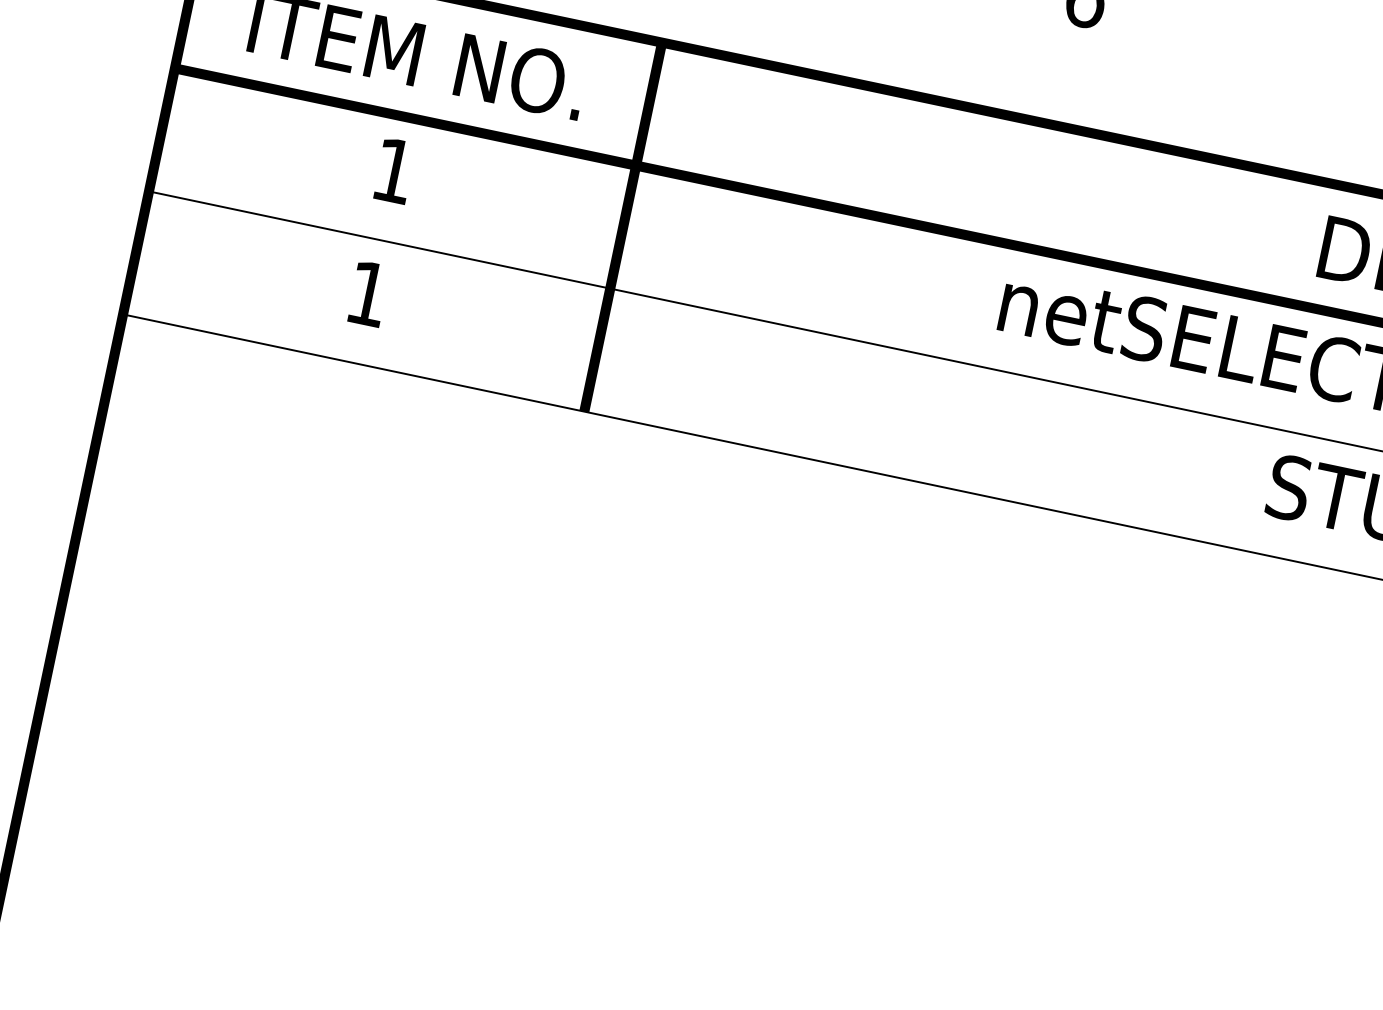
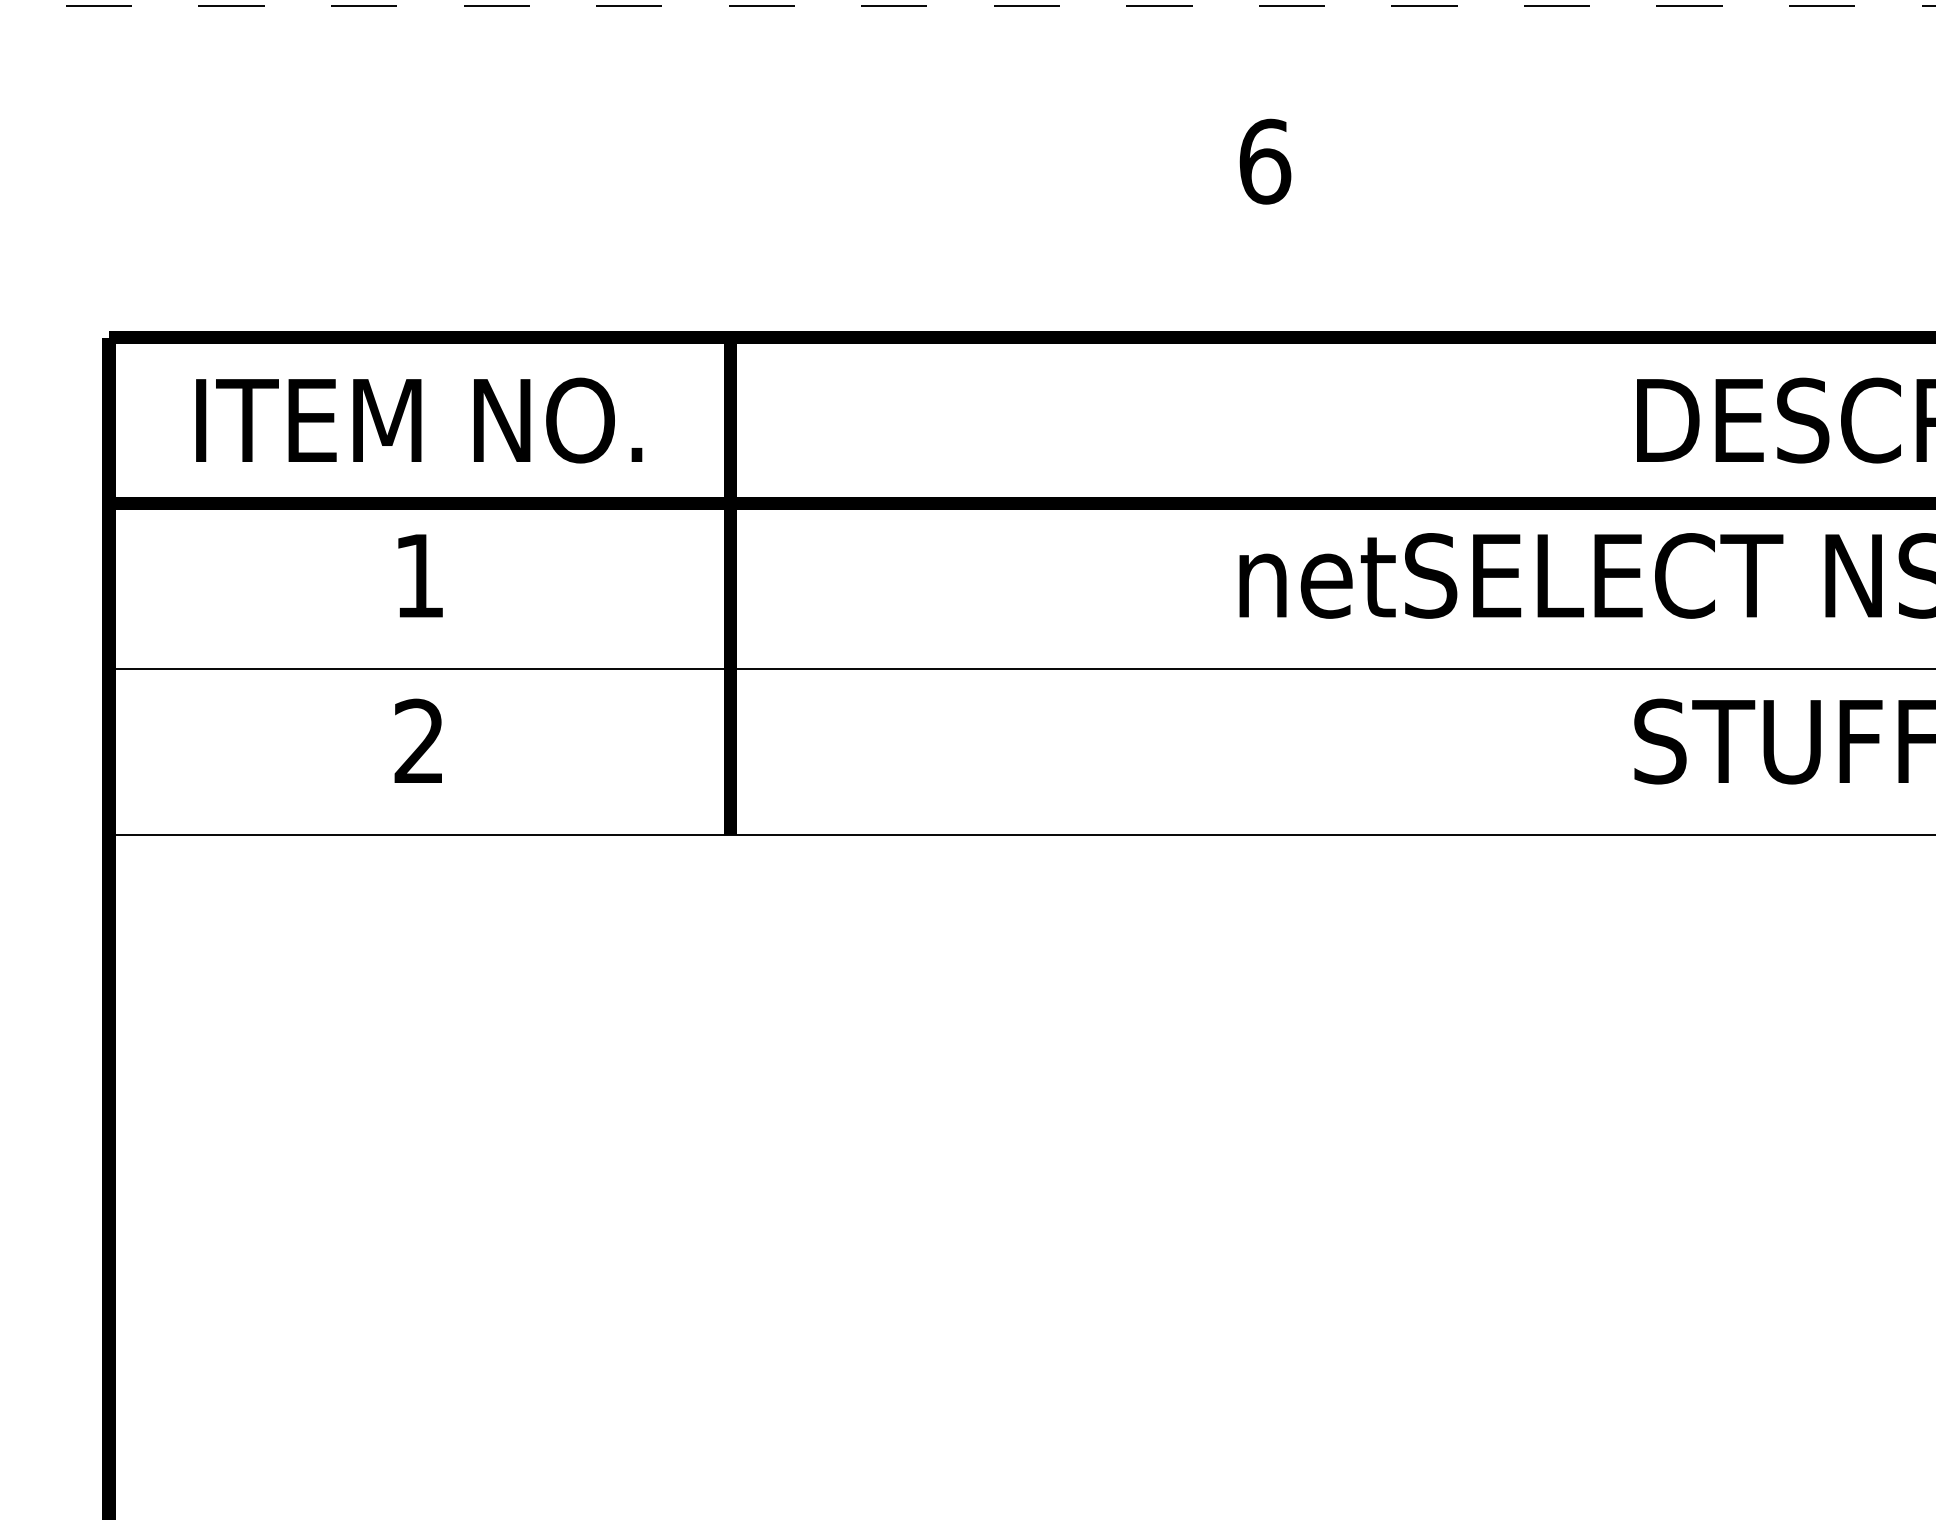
text: (367, 292) -> (418, 740), 1 -> 2

